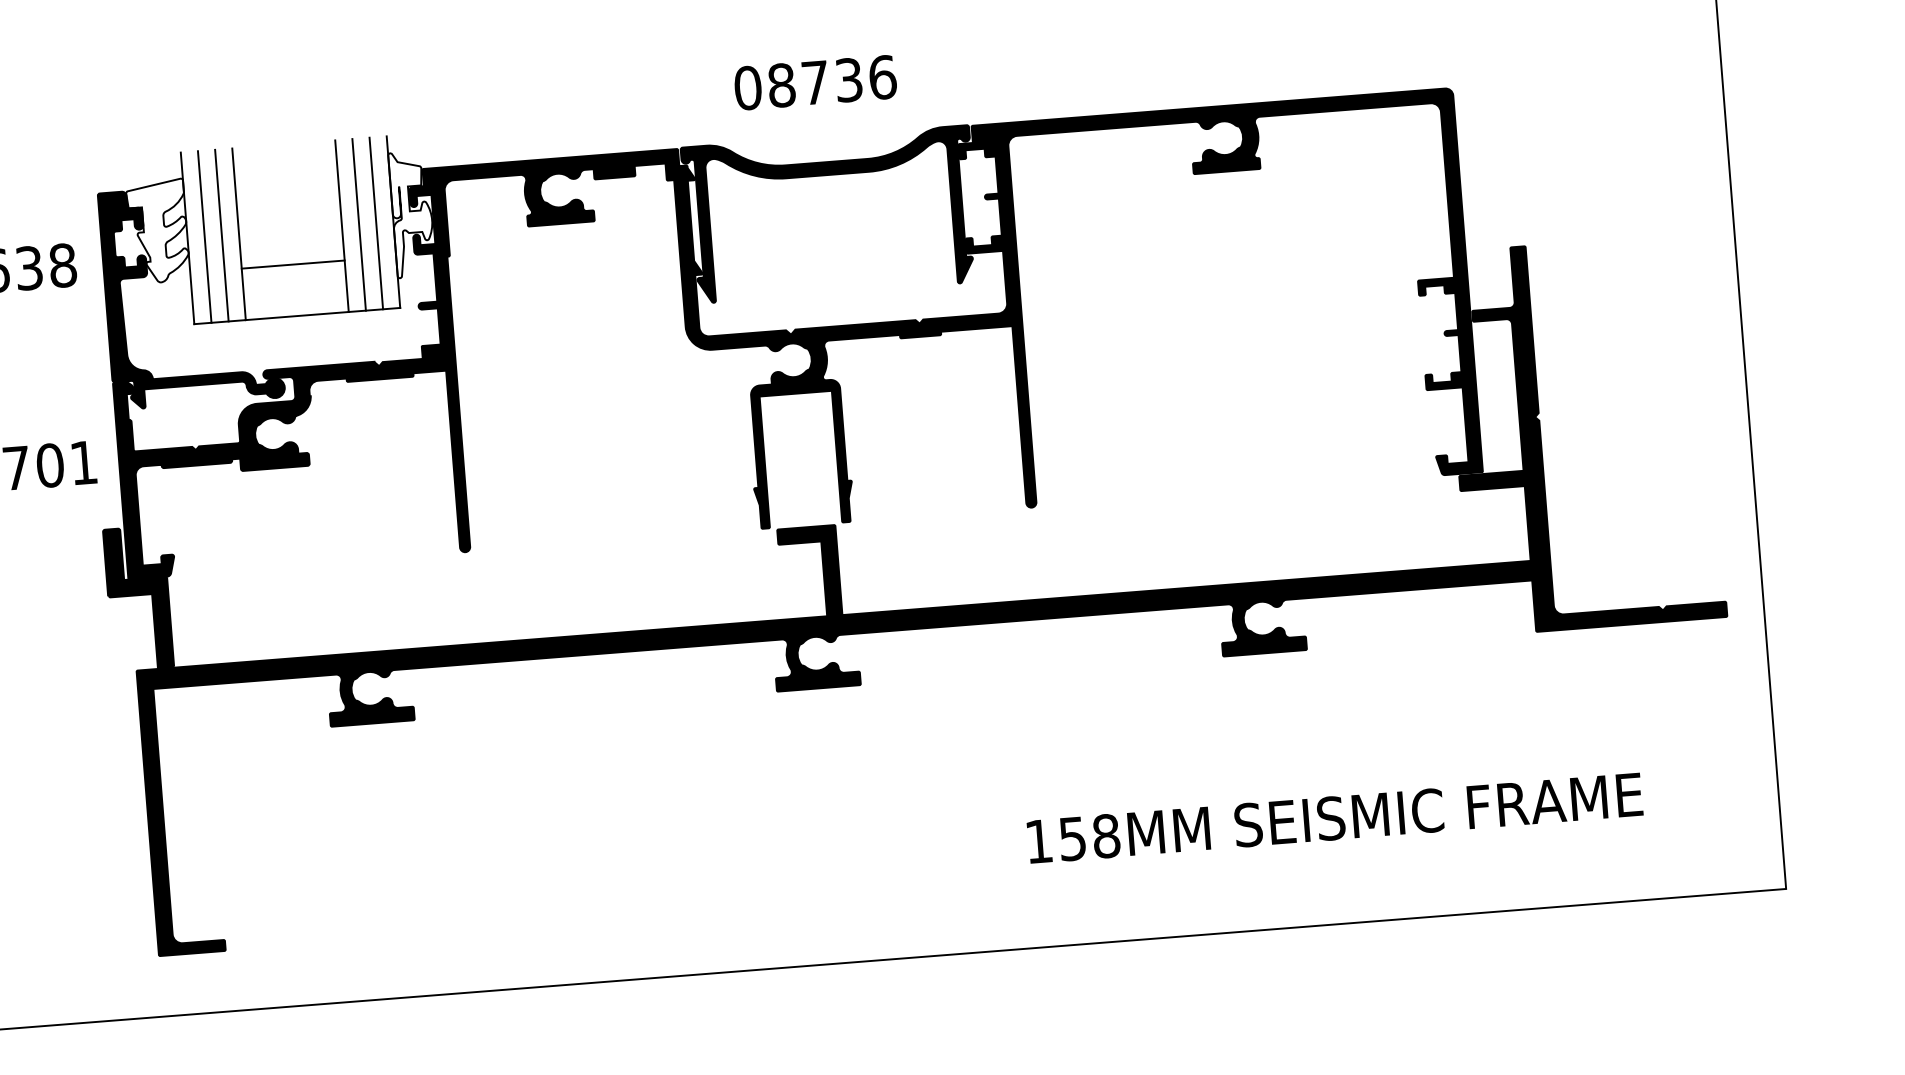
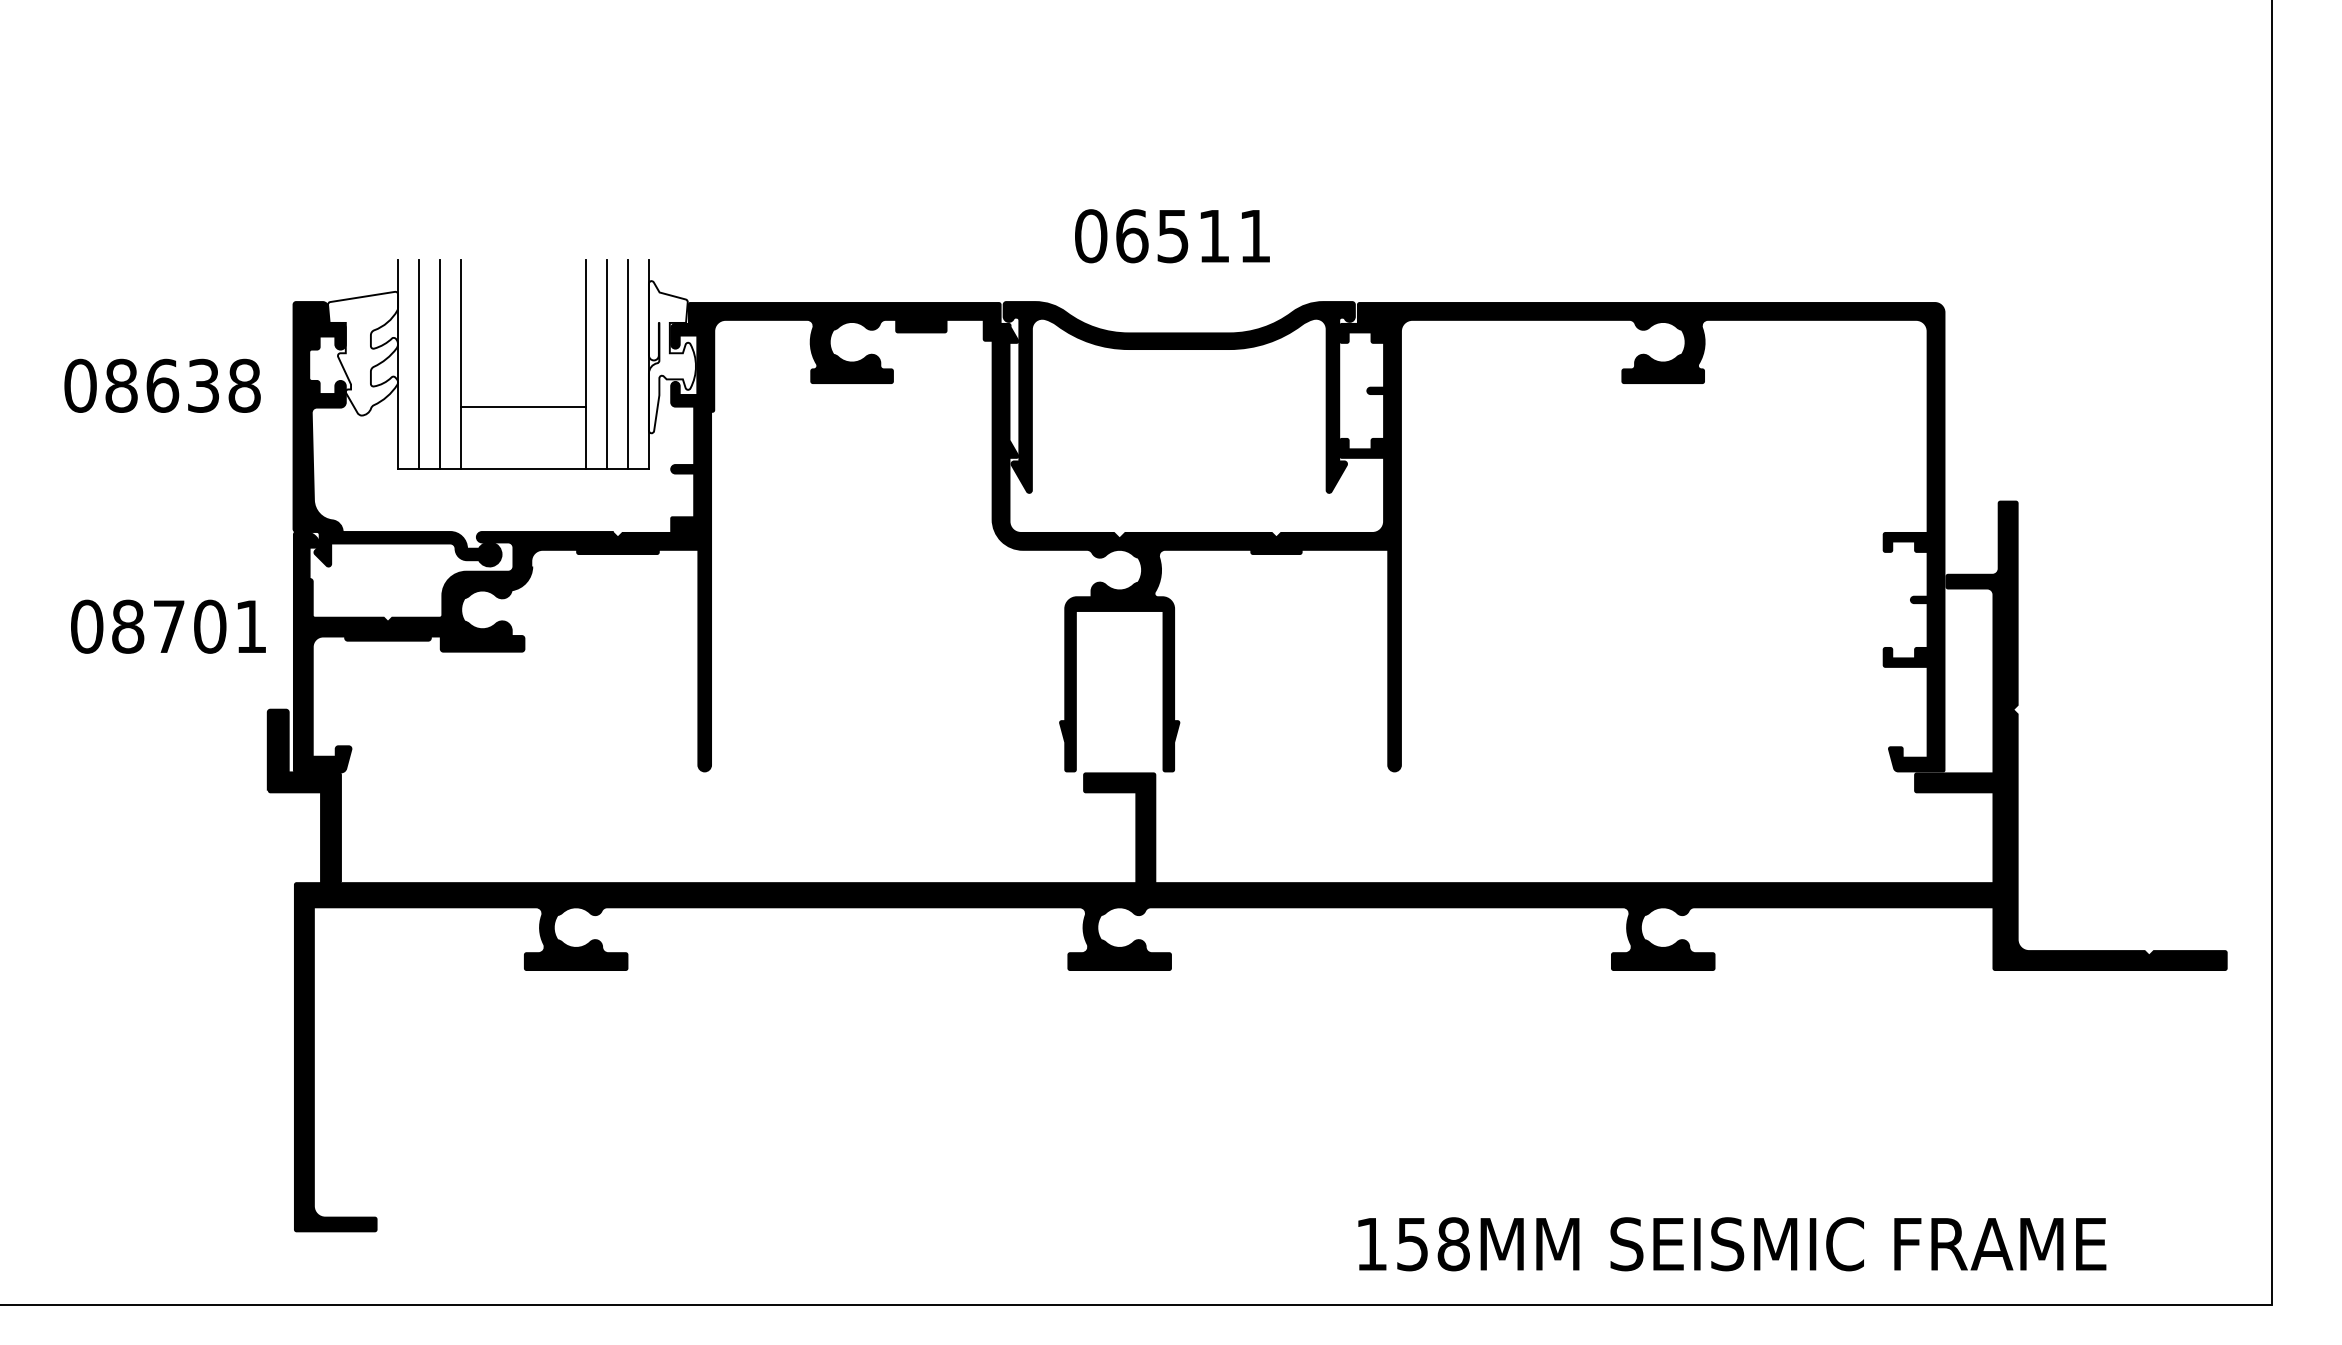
text: (832, 81) -> (1193, 236), 08736 -> 06511
text: (1335, 818) -> (1732, 1244), moved

